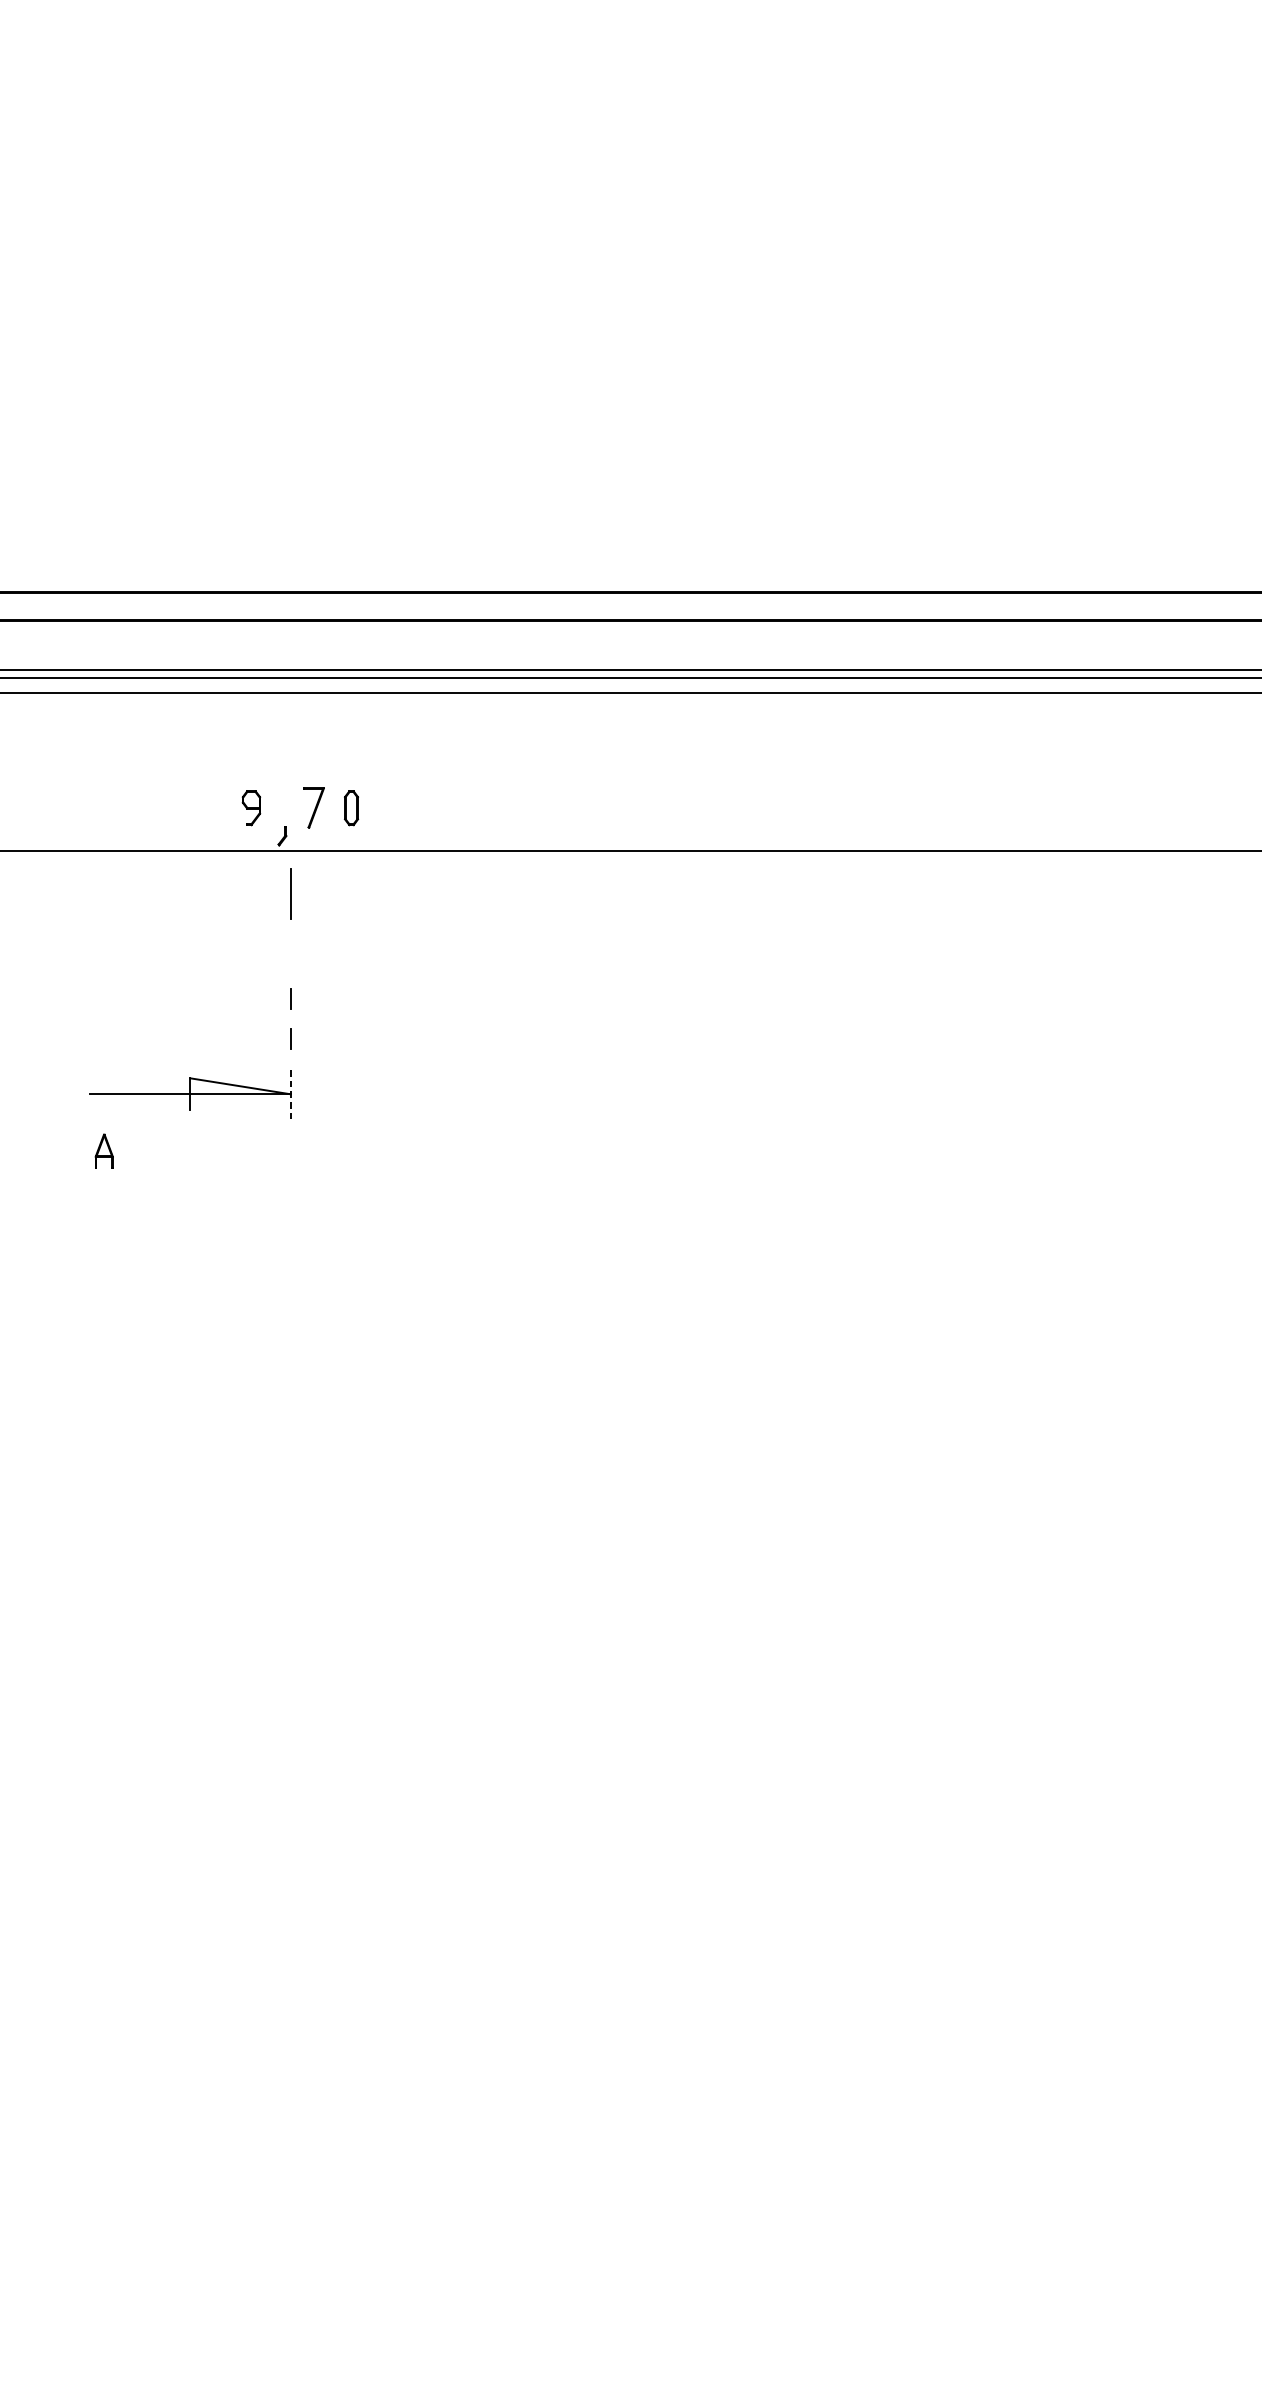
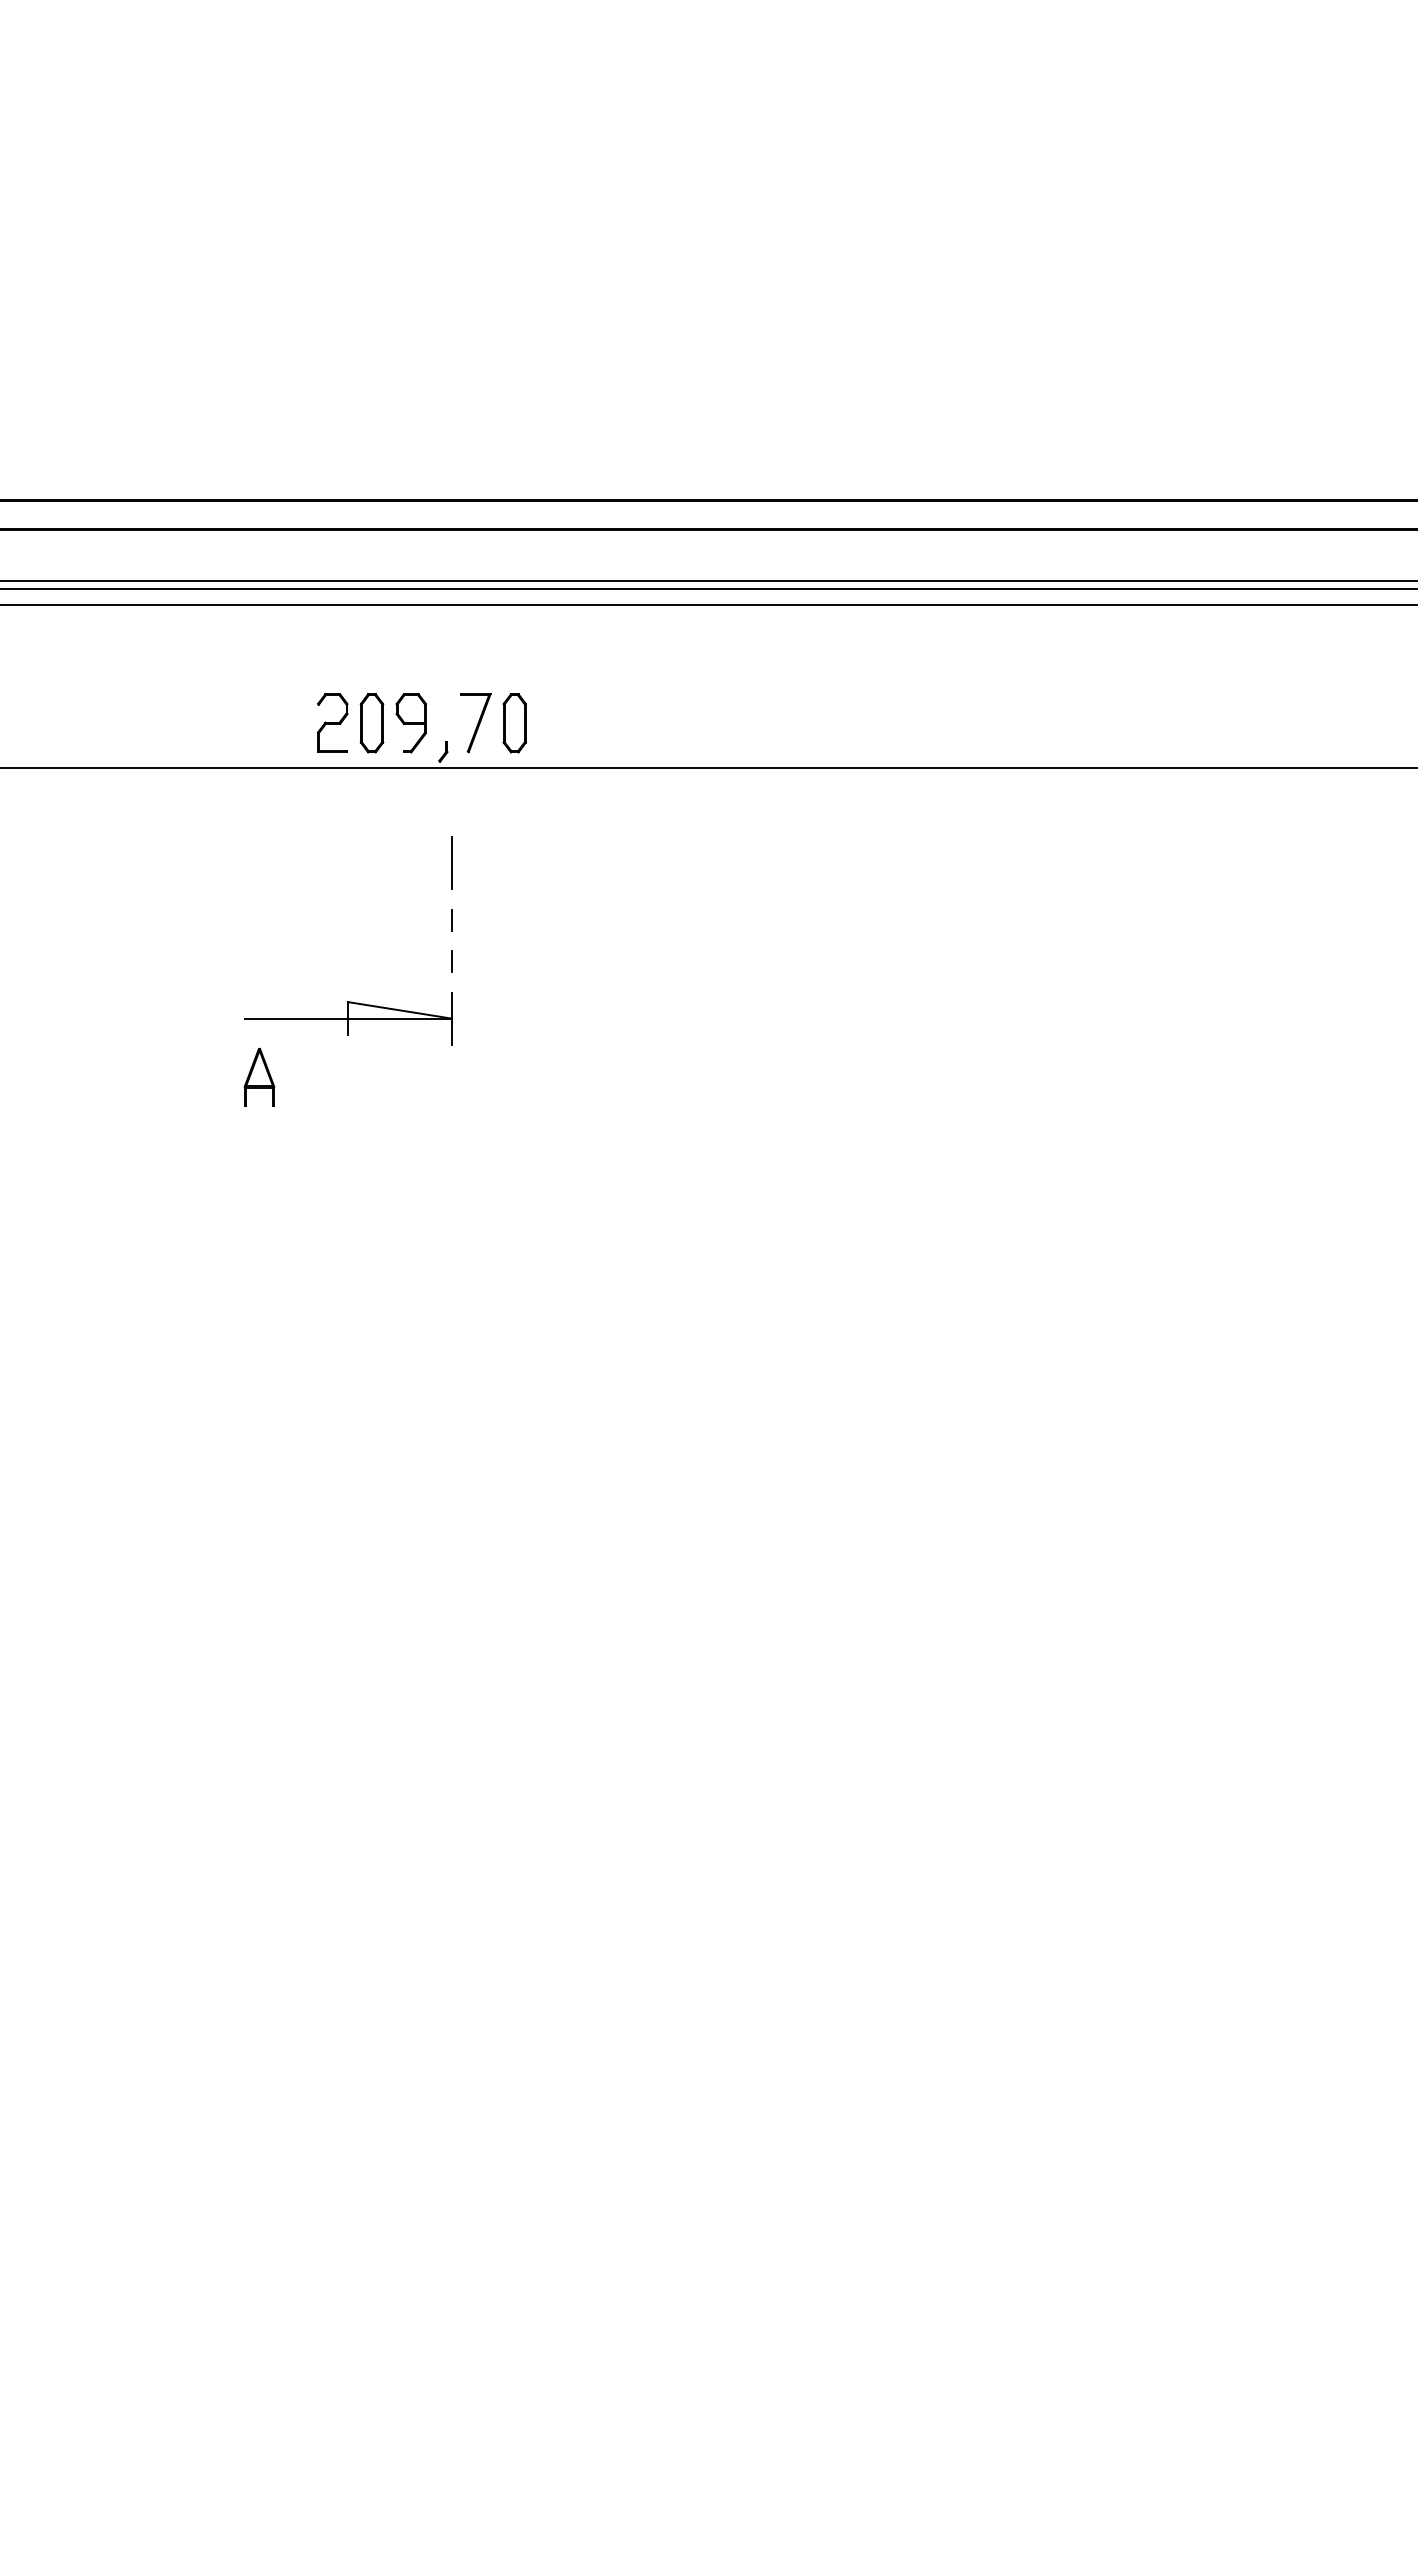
part: (175, 807) -> (332, 722), added
part: (212, 808) -> (371, 723), added
part: (251, 808) -> (411, 723), size x1.67
part: (313, 808) -> (475, 723), size x1.43
part: (351, 808) -> (514, 723), size x1.67
line: (290, 893) -> (451, 862), moved
line: (290, 1094) -> (451, 1018), dashed -> solid
part: (104, 1151) -> (259, 1077), size x1.67

